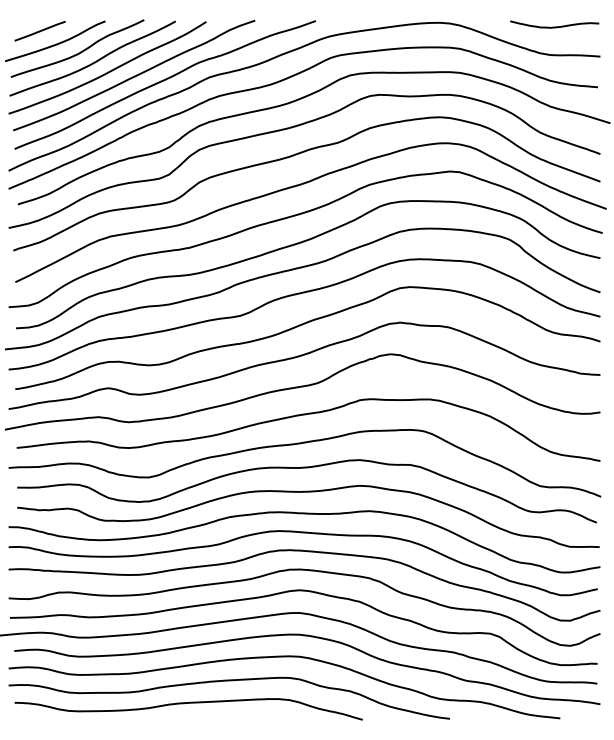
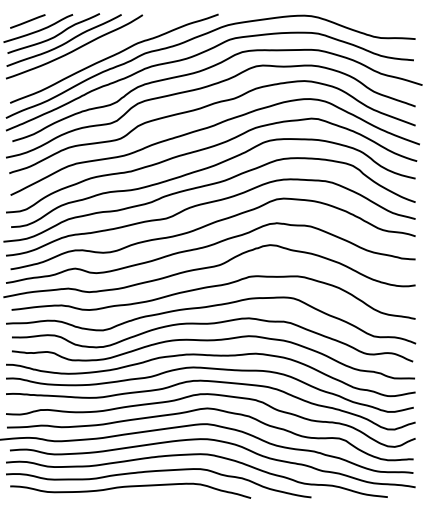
curve: (554, 26) -> (383, 18), removed
curve: (135, 74) -> (93, 51), removed

